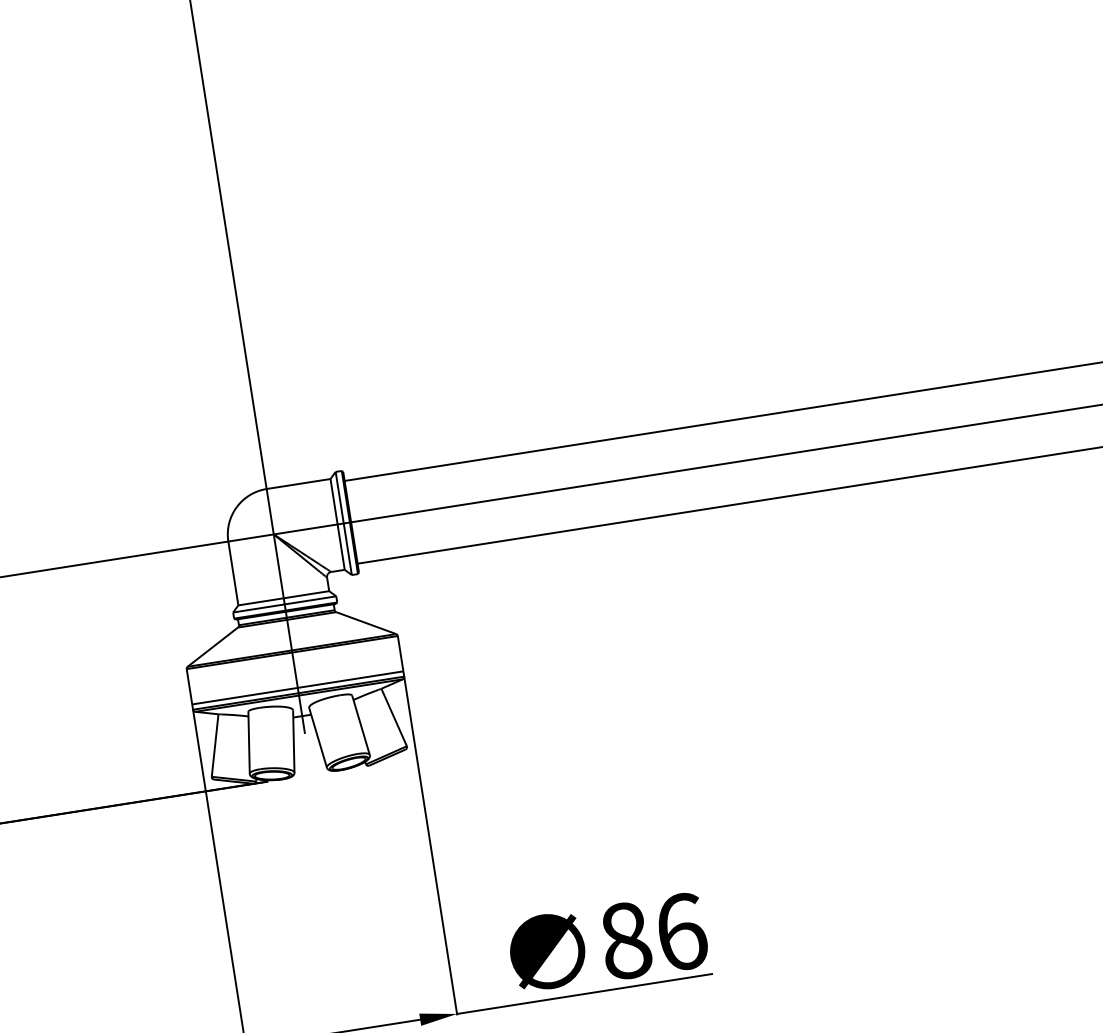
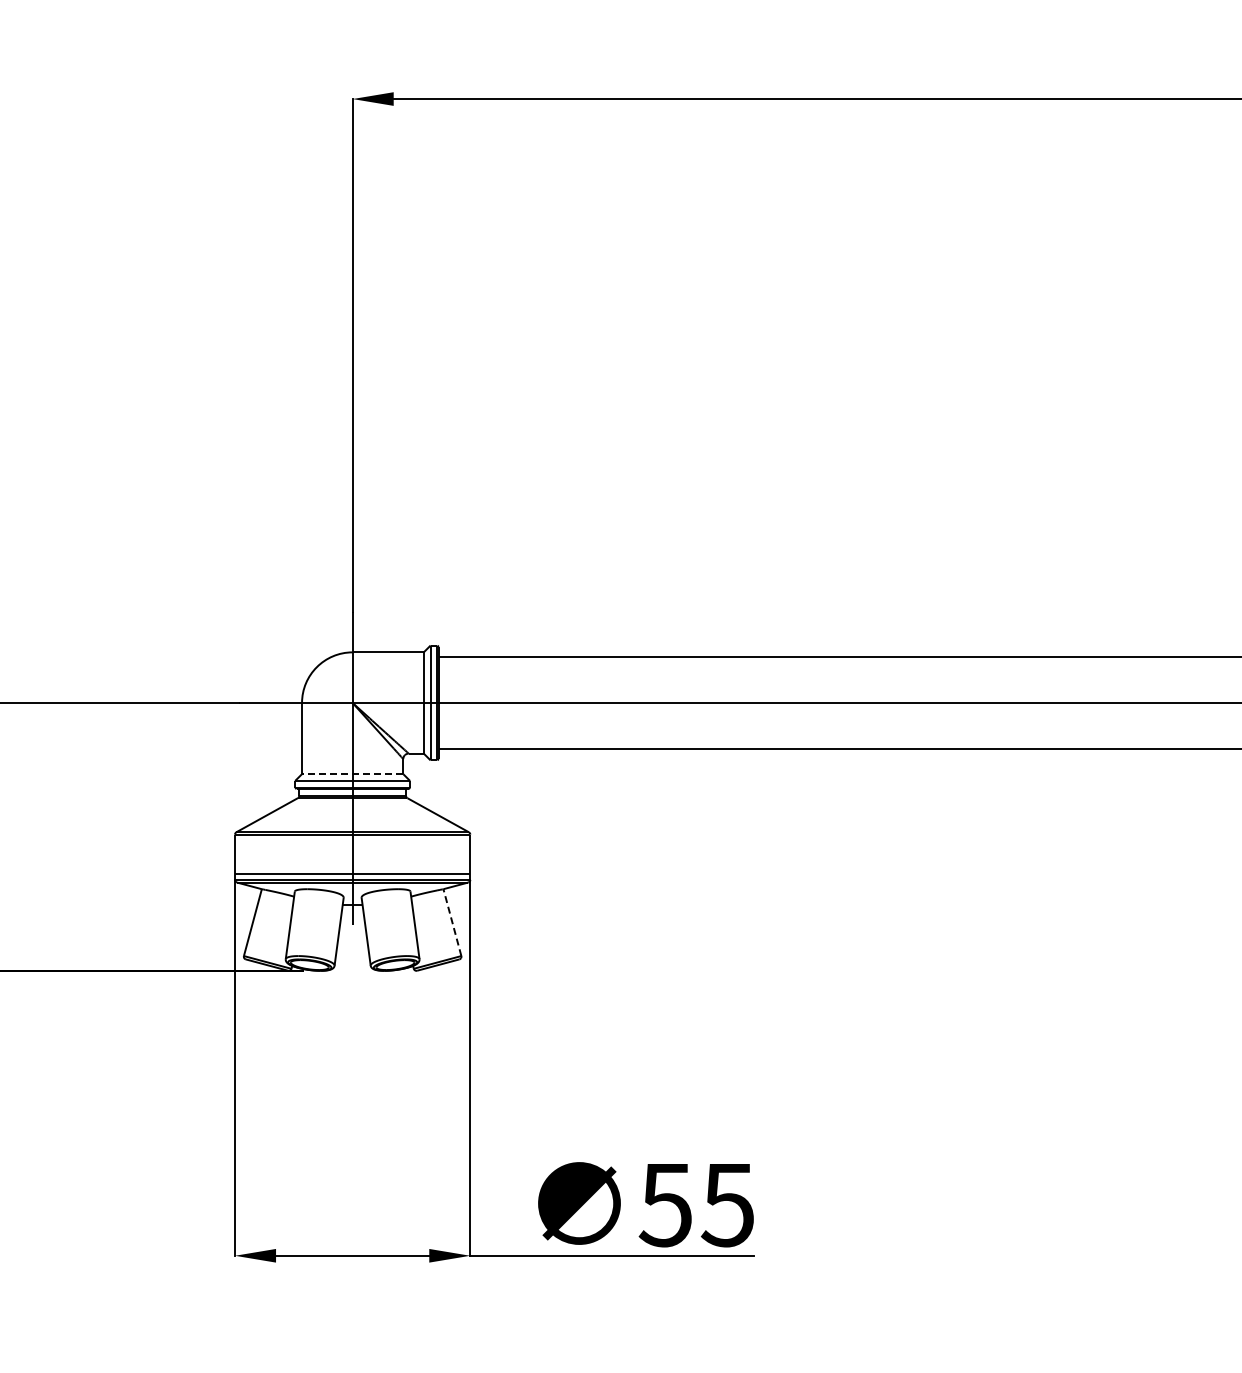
line: (283, 598) -> (352, 774), solid -> dashed
line: (394, 717) -> (452, 922), solid -> dashed
text: (652, 936) -> (696, 1204), 86 -> 55

